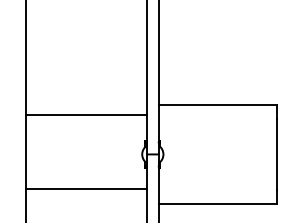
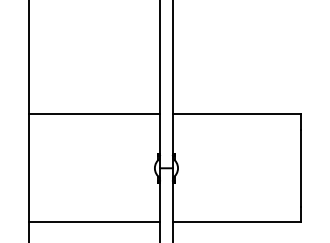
line: (86, 114) -> (94, 113), moved
line: (86, 188) -> (94, 221), moved

